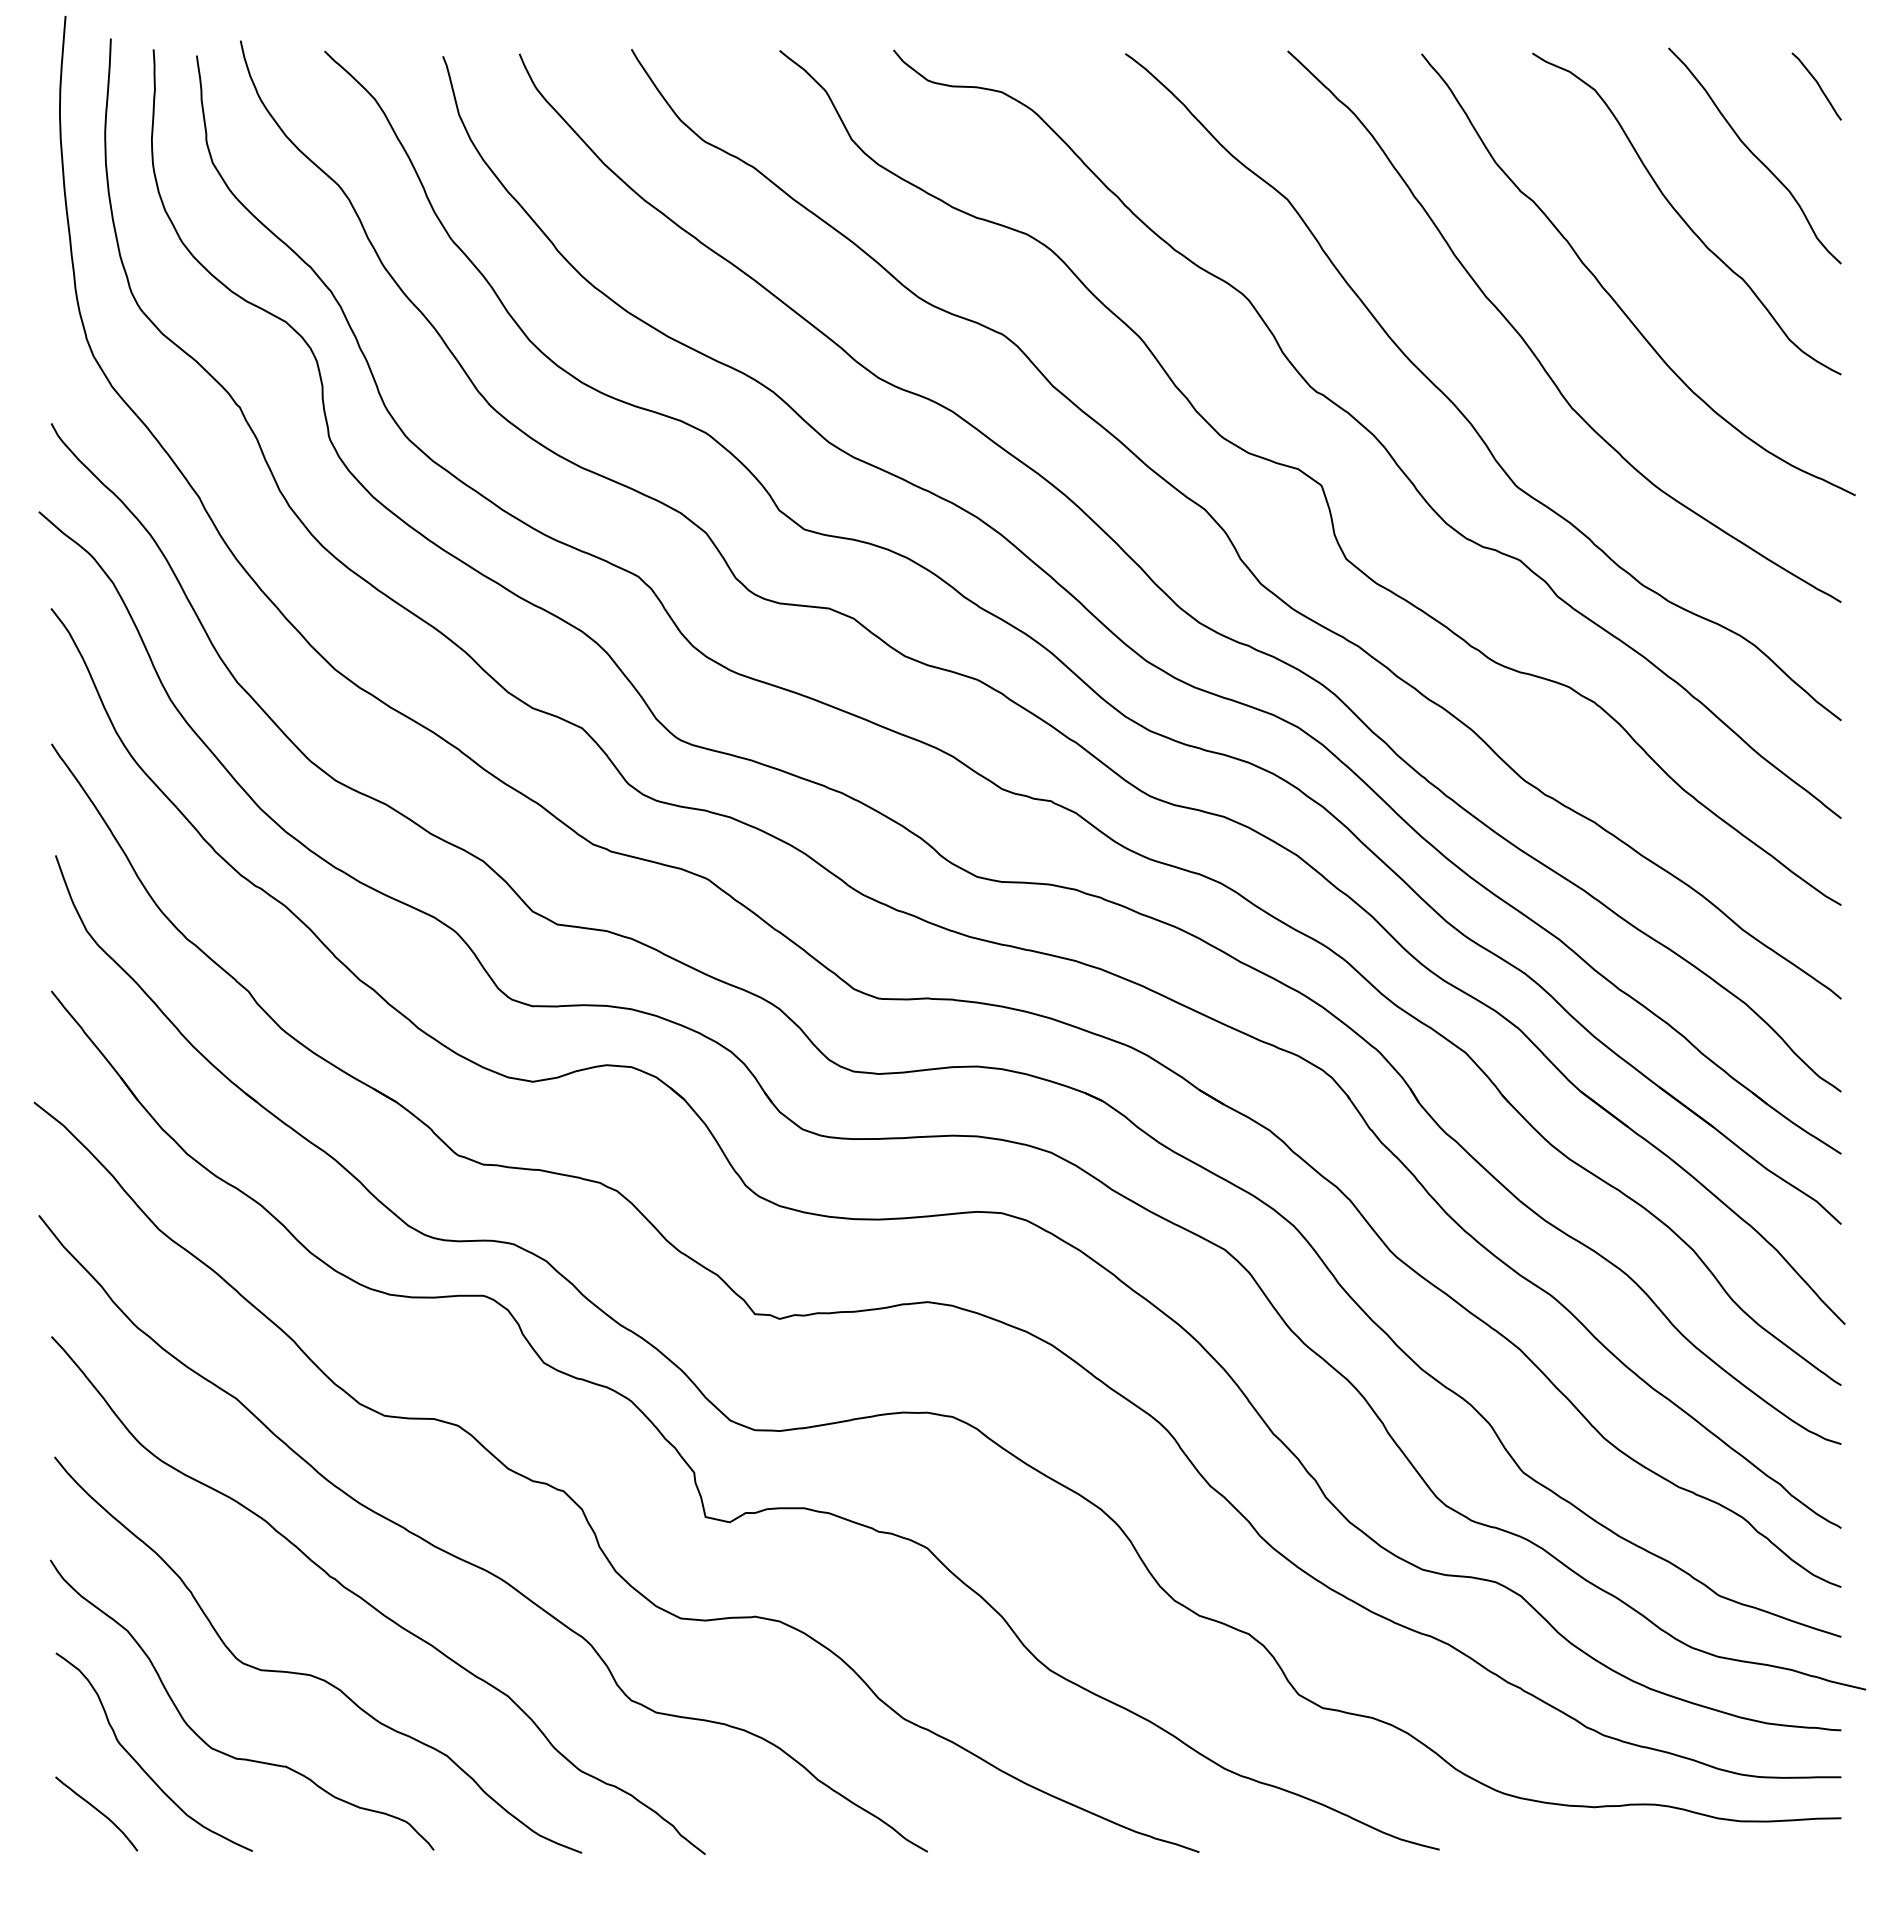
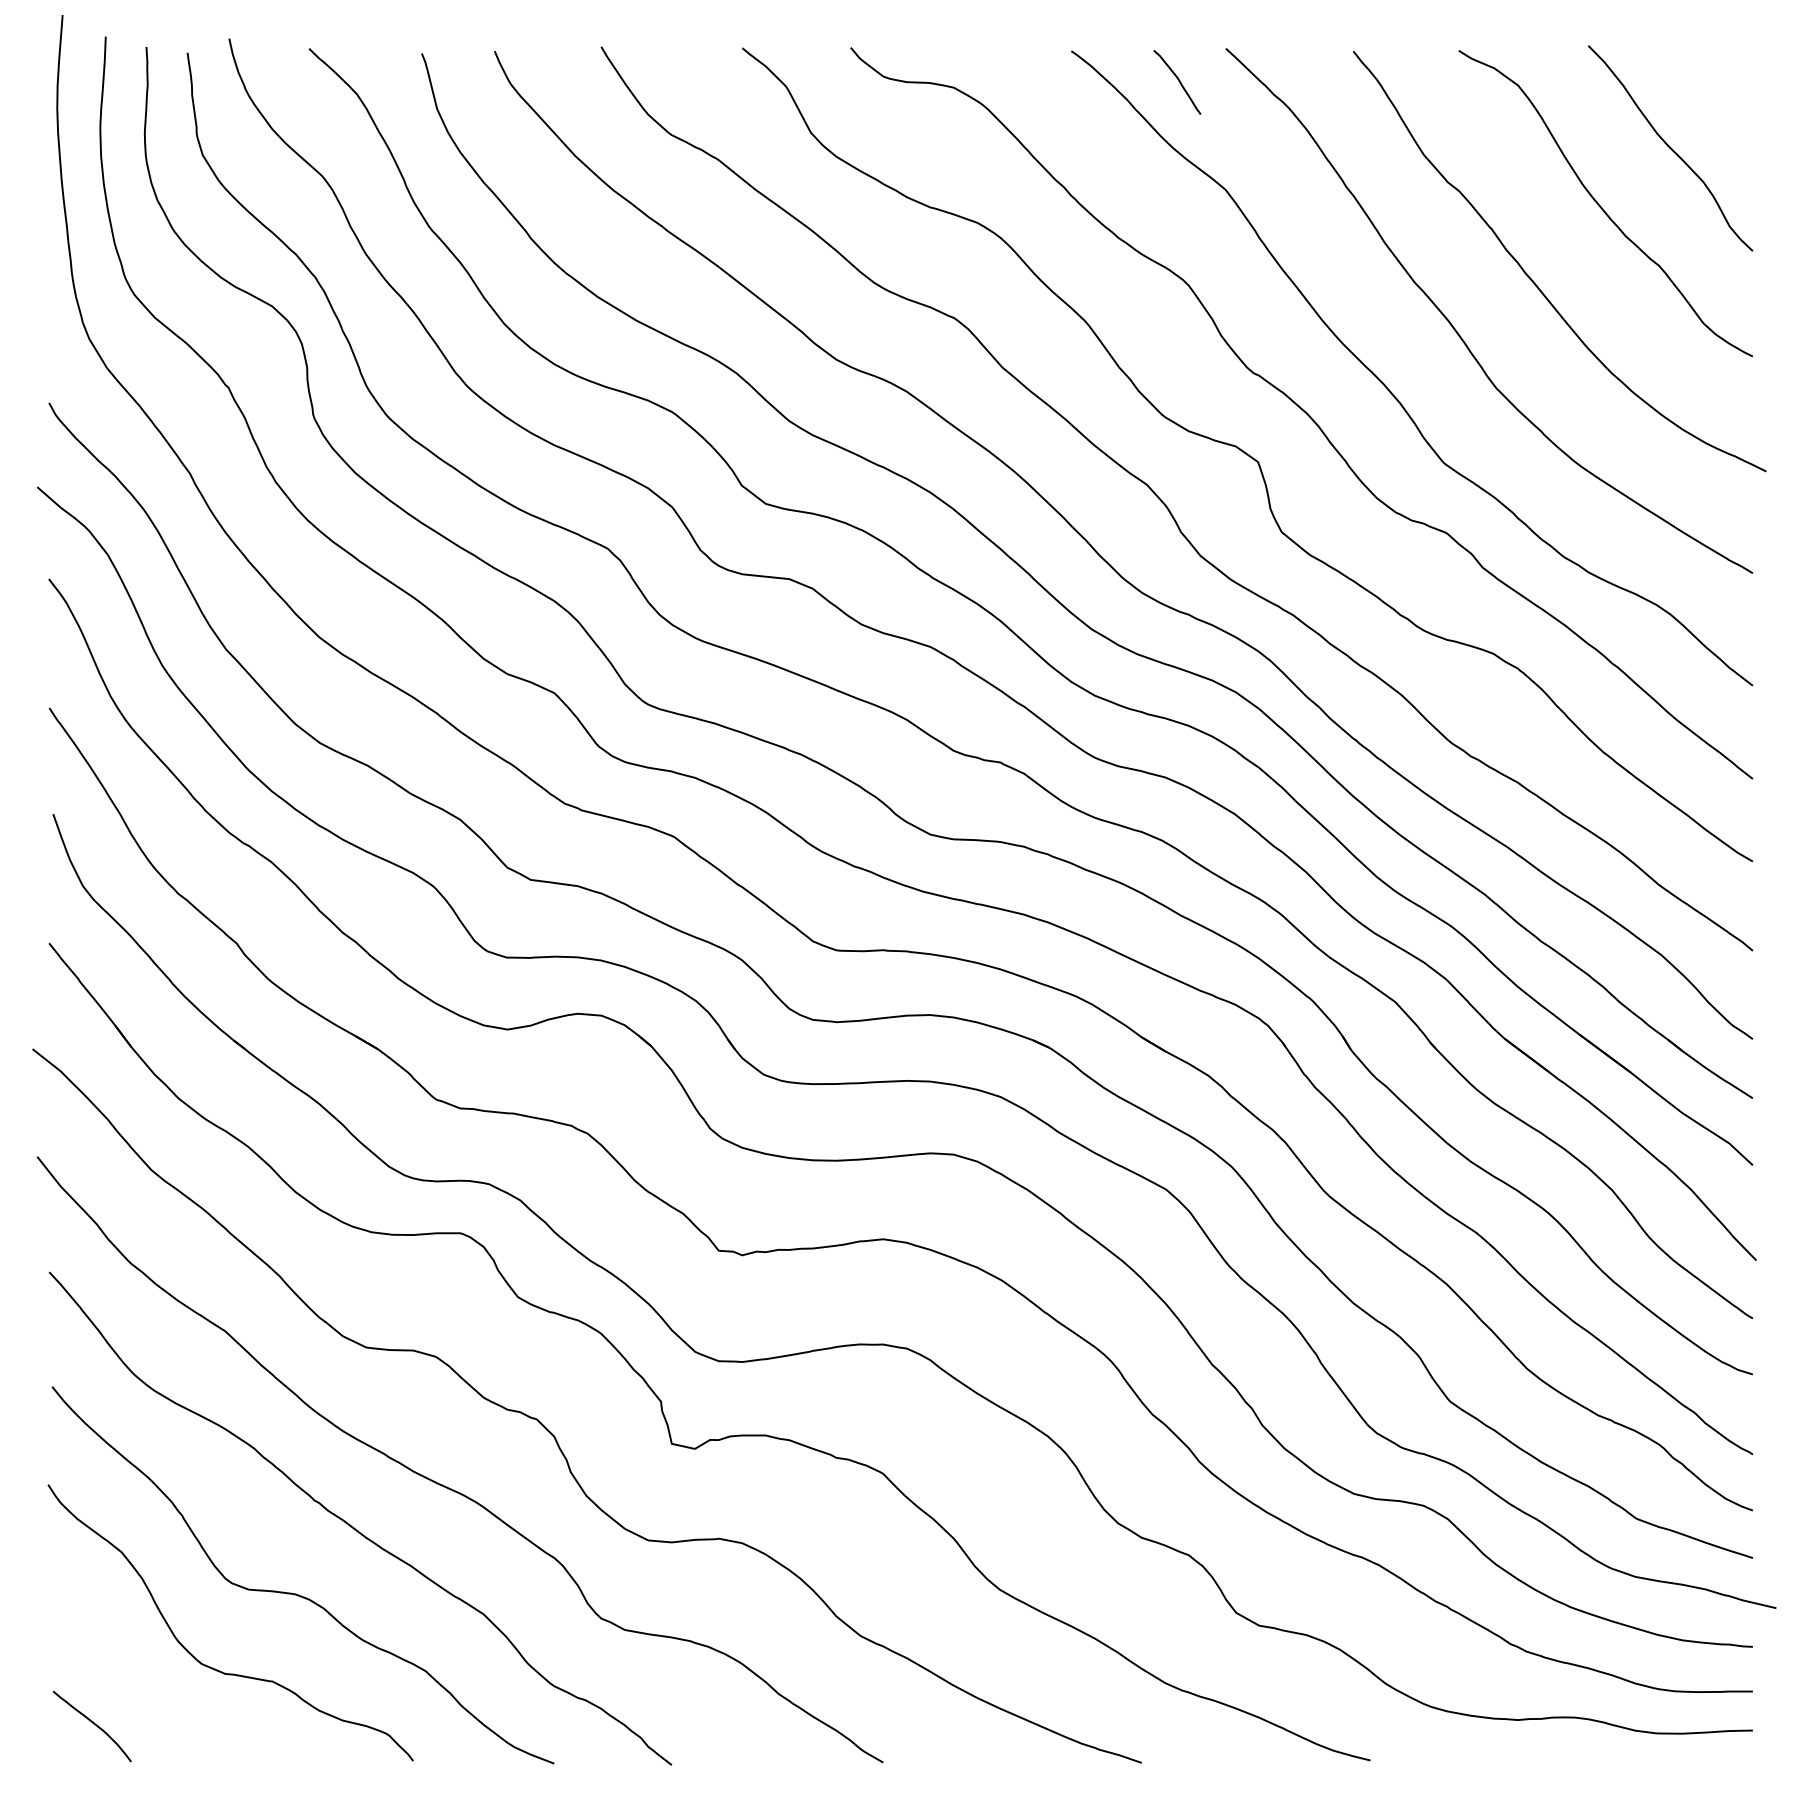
curve: (1818, 86) -> (1179, 82), moved
curve: (138, 1762) -> (132, 1677), removed

